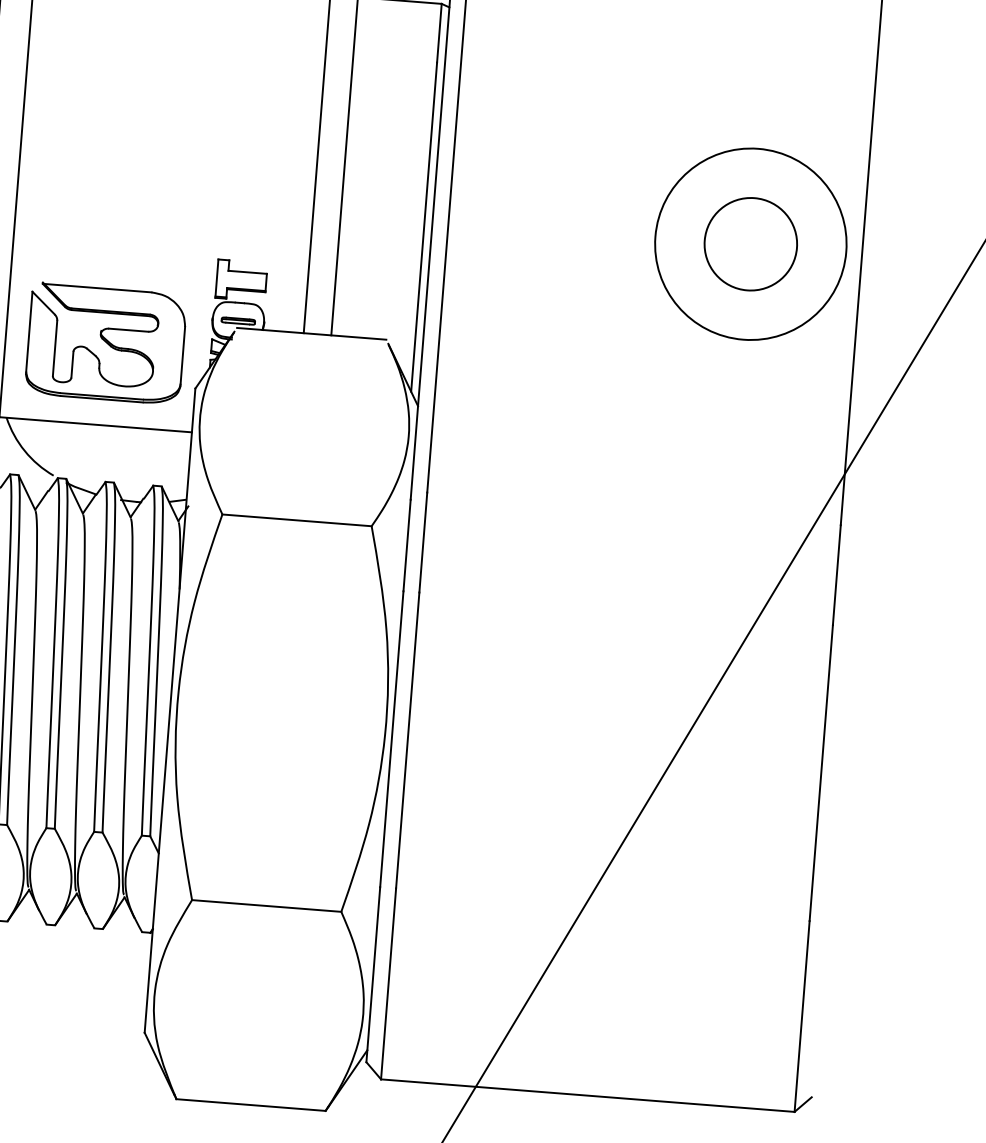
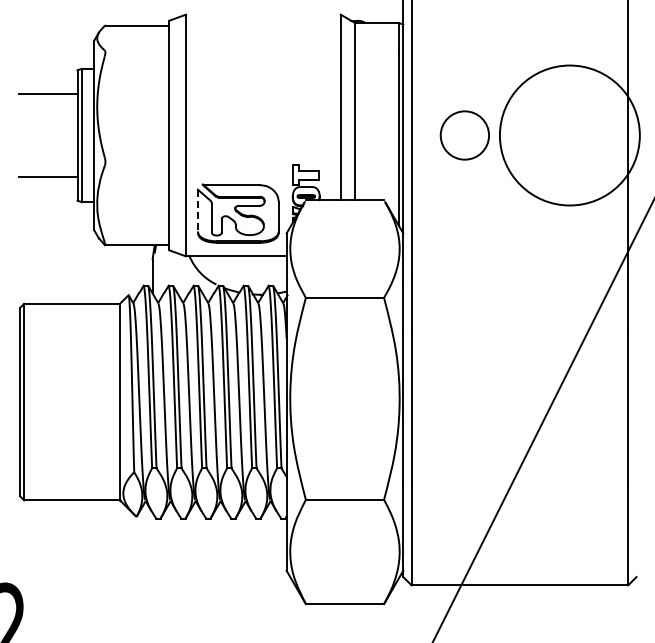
circle: (750, 244) -> (464, 135), moved
circle: (750, 244) -> (569, 135), size x1.4
line: (28, 333) -> (197, 211), solid -> dashed

